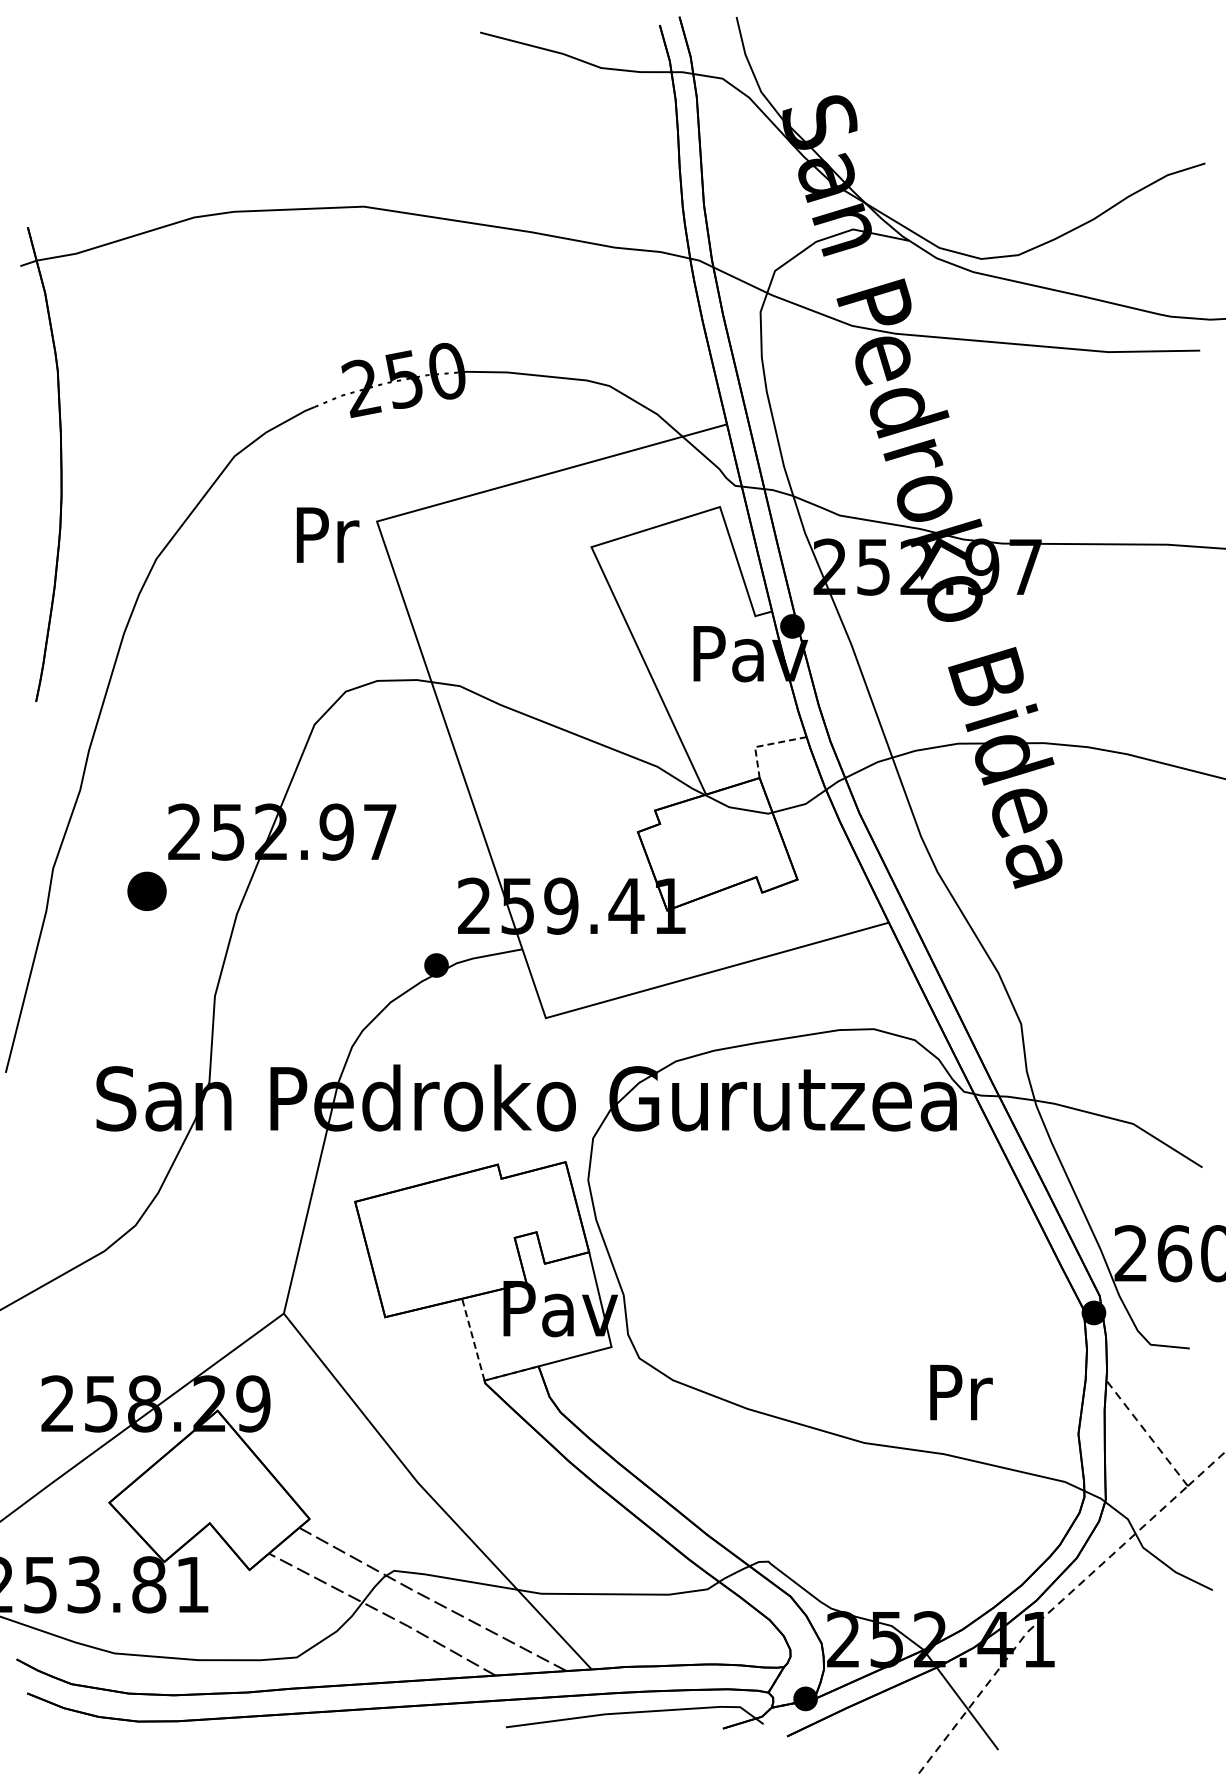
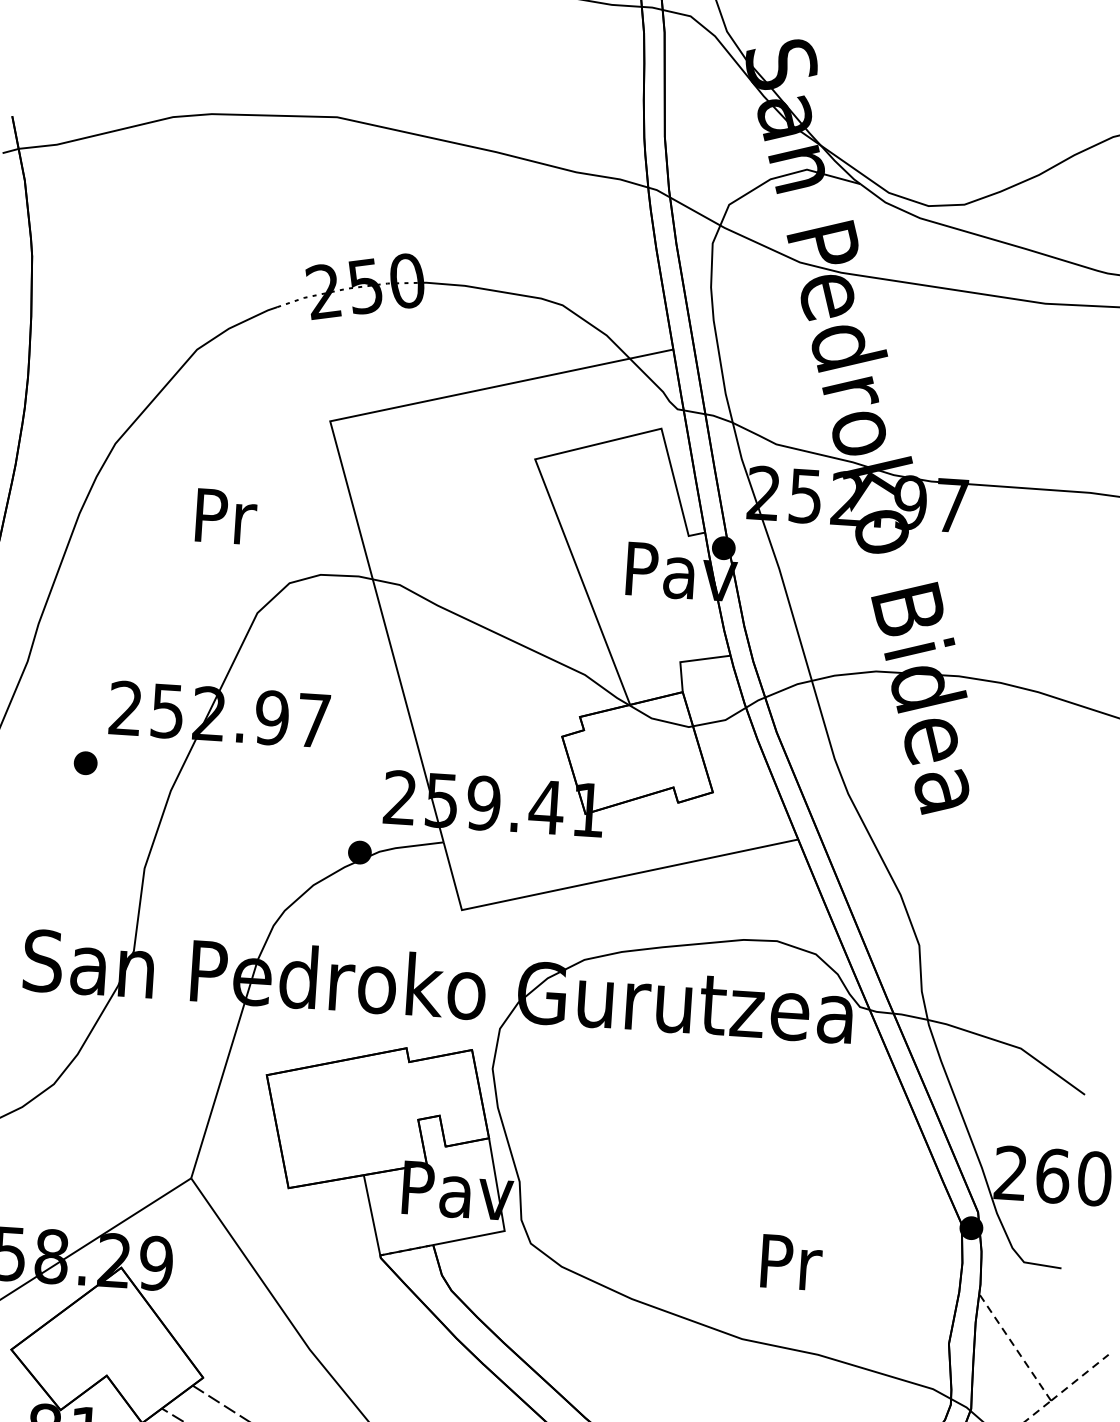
text: (328, 534) -> (226, 516), moved
line: (764, 745) -> (689, 661), dashed -> solid
part: (146, 891) -> (85, 763), size x0.62
line: (473, 1339) -> (372, 1215), dashed -> solid
text: (961, 1392) -> (791, 1262), moved

